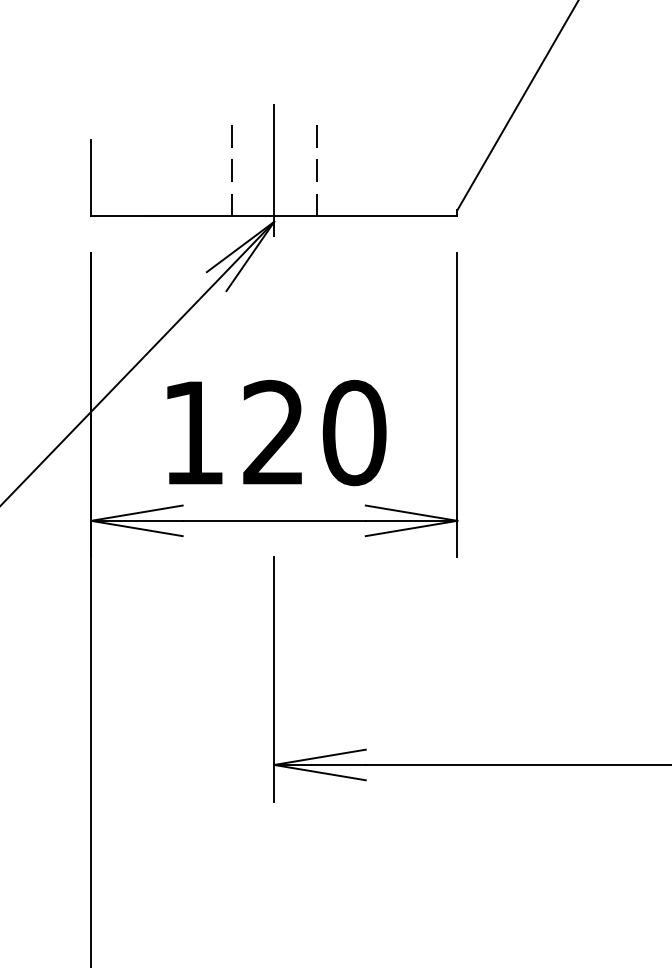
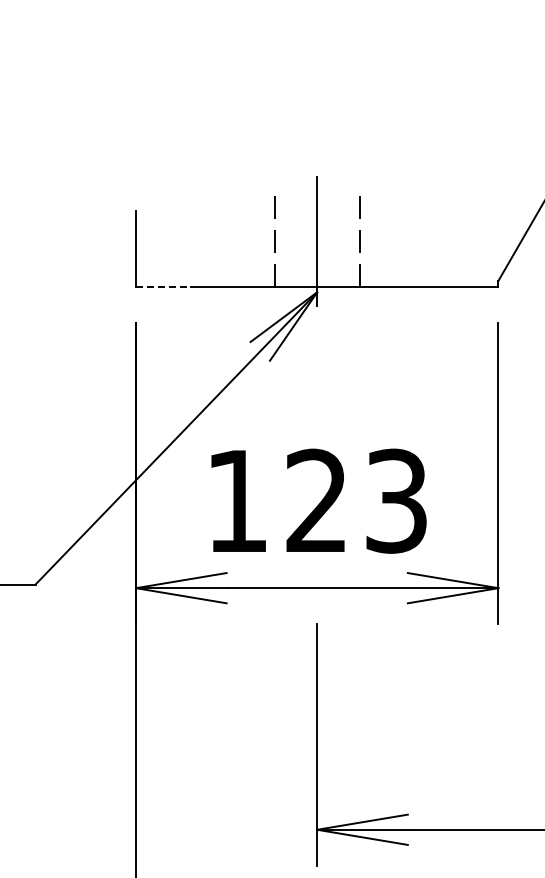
line: (121, 216) -> (166, 286), solid -> dashed
text: (354, 432) -> (396, 500), 120 -> 123

